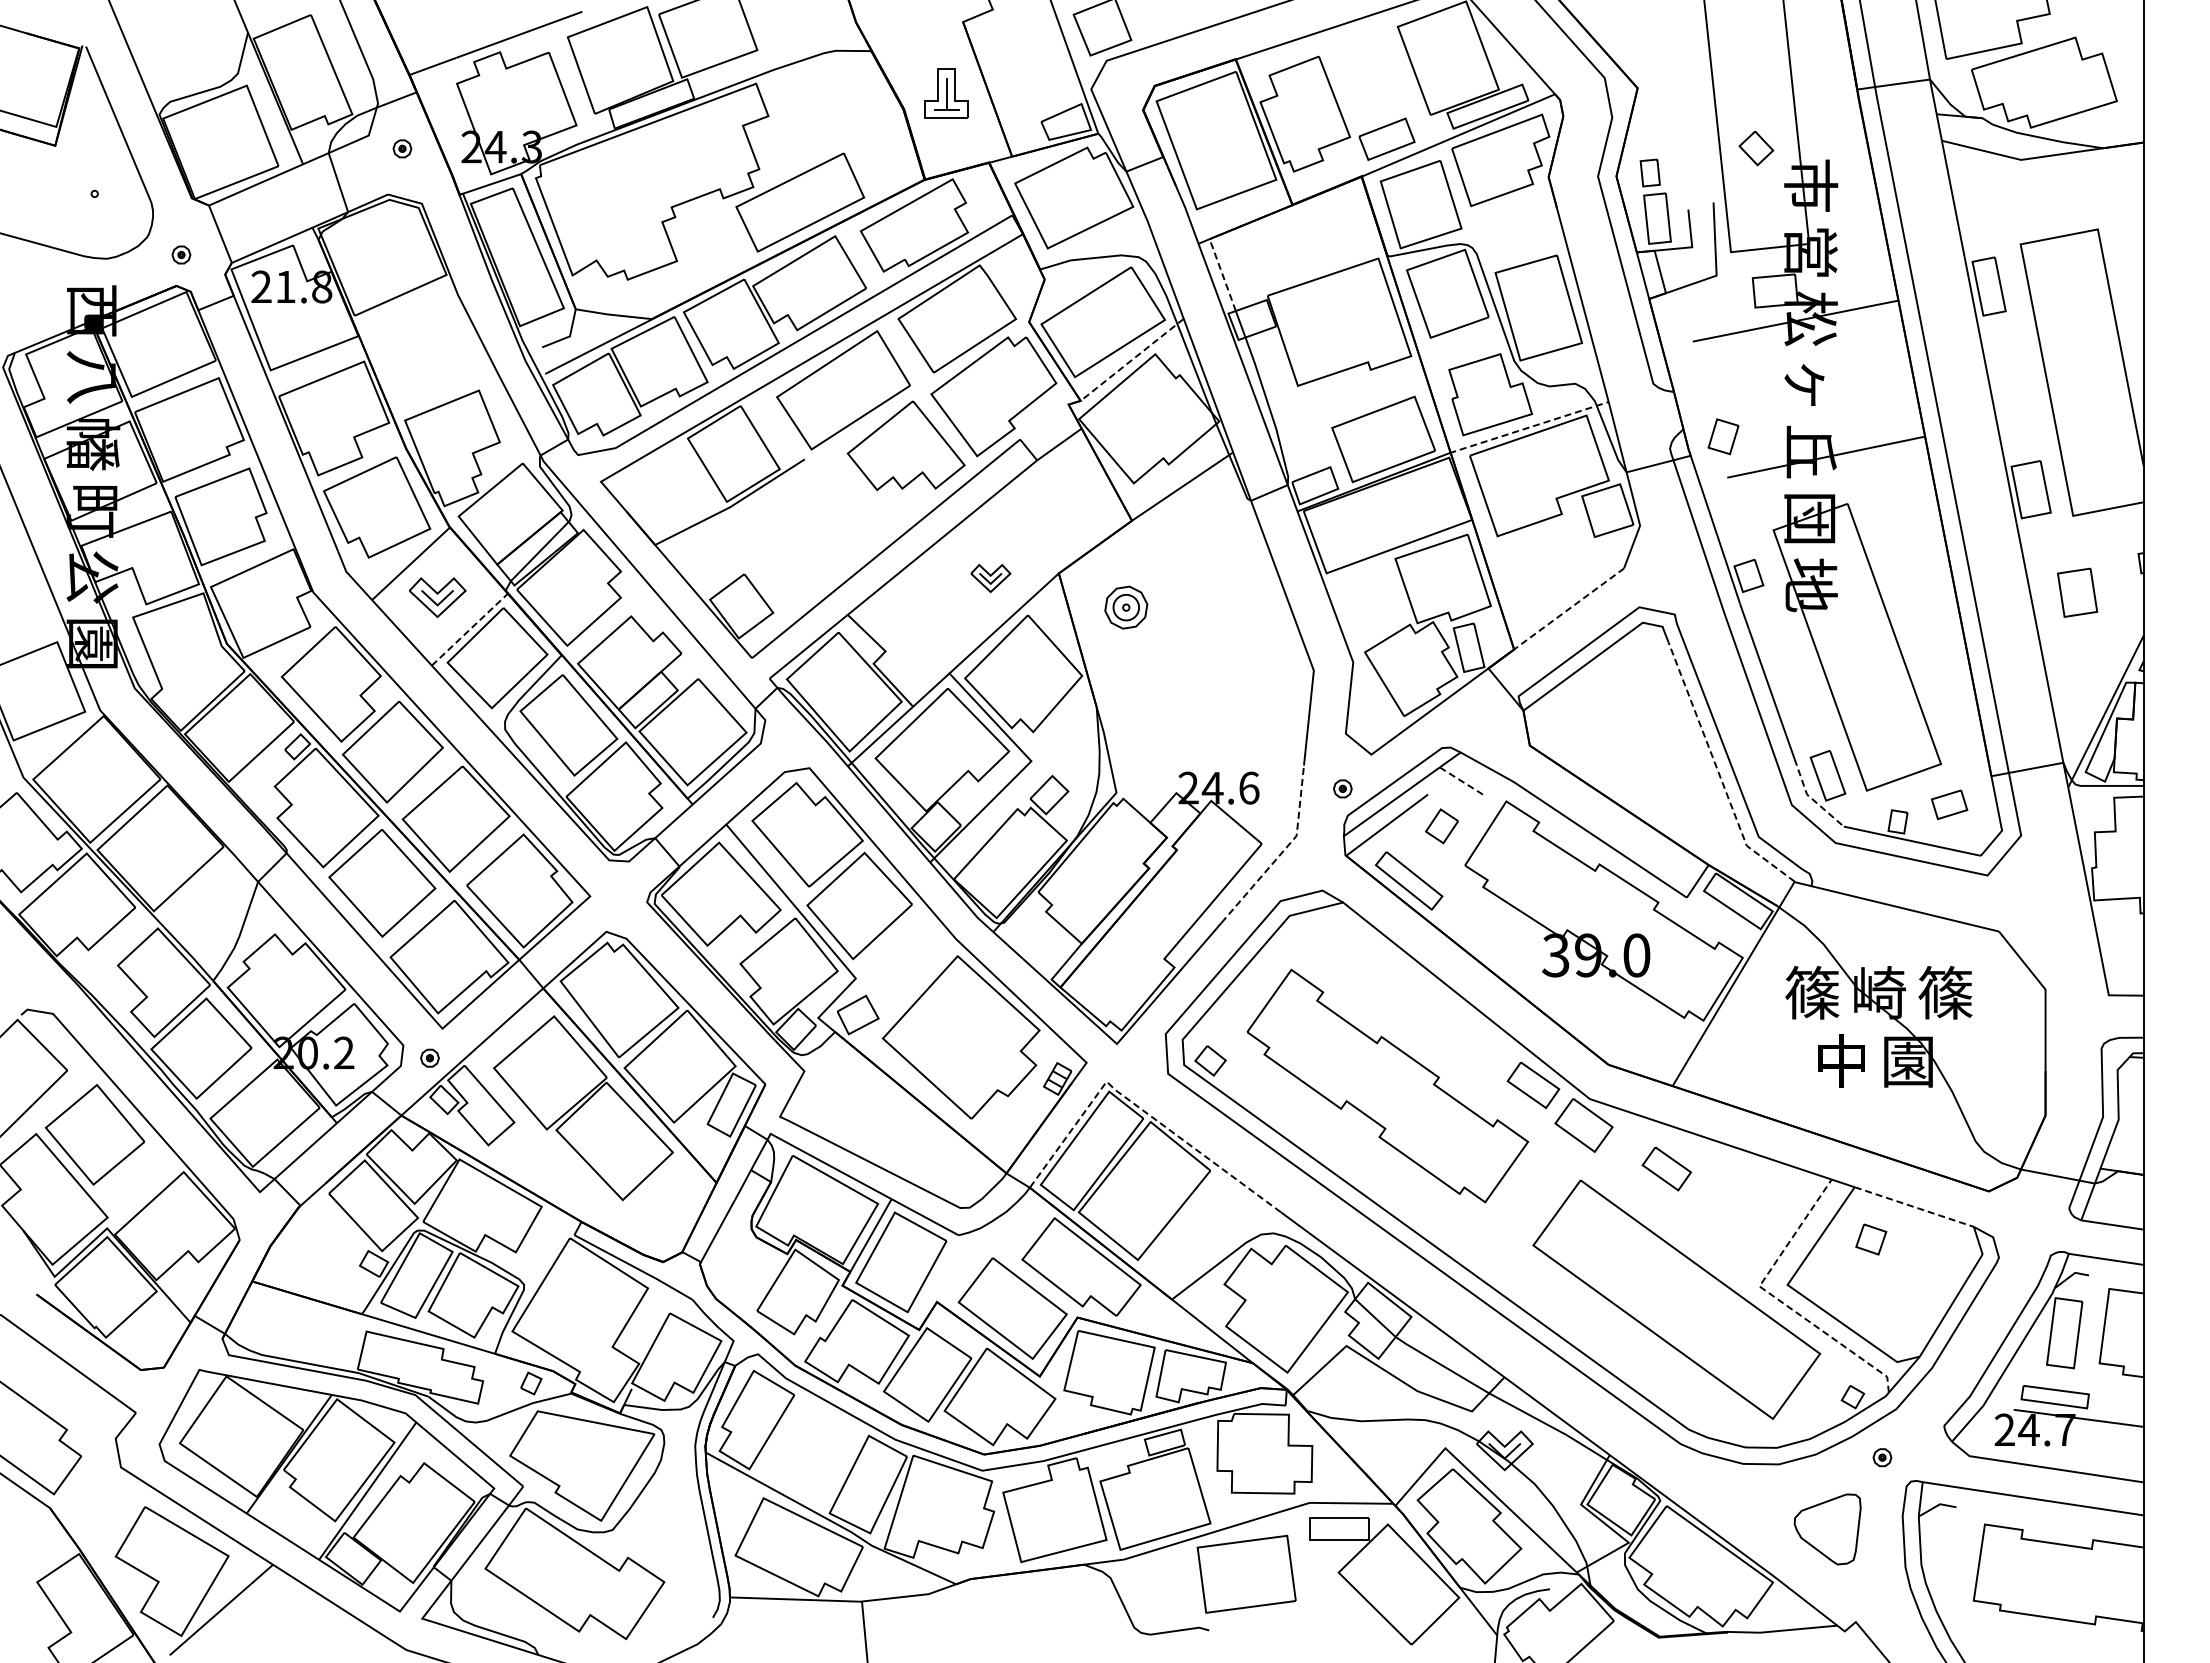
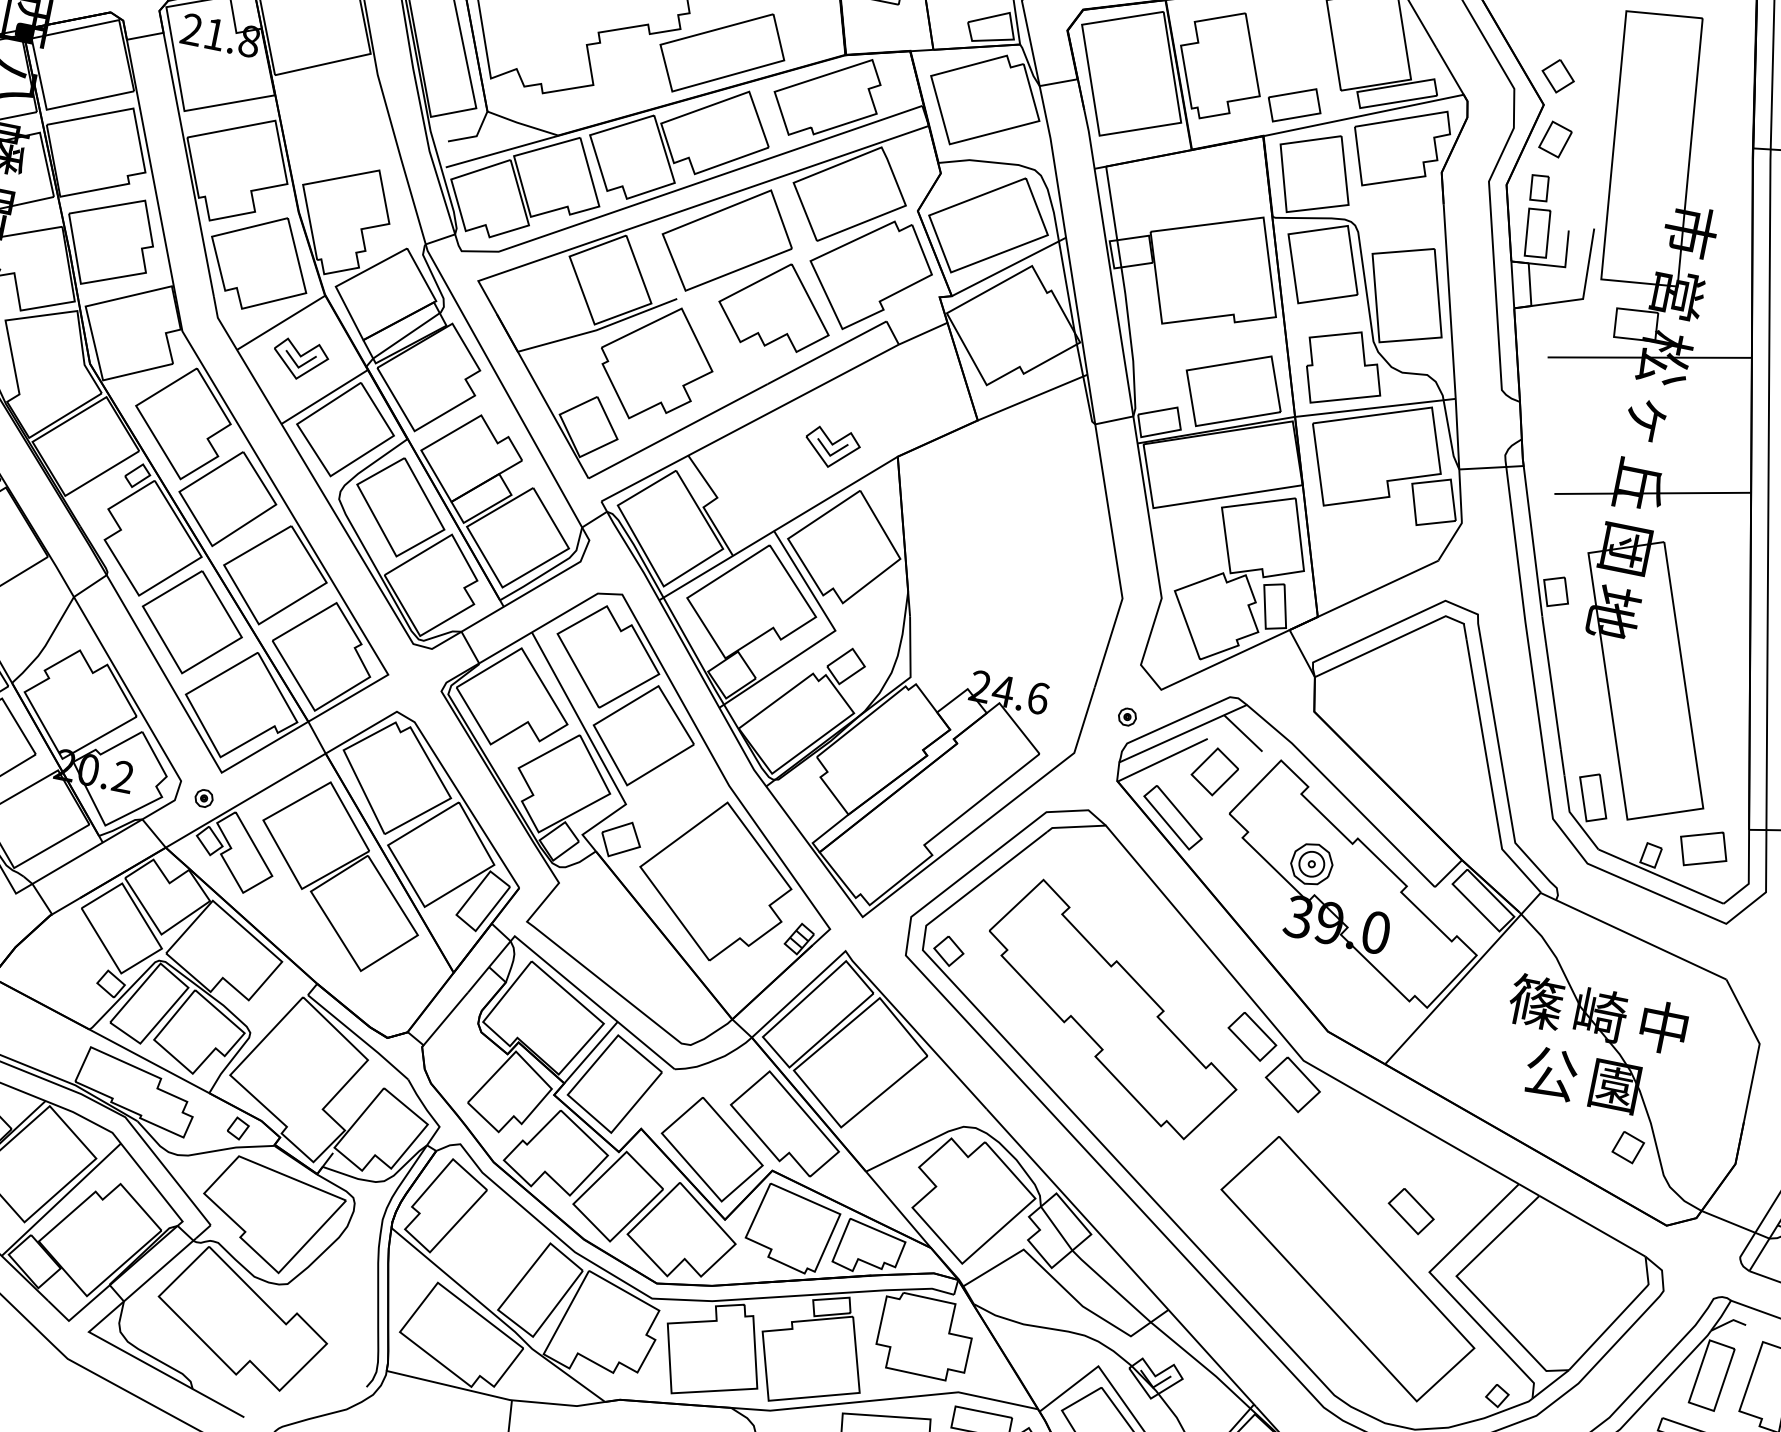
part: (1756, 148) -> (1558, 76), moved
line: (1222, 274) -> (1111, 202), dashed -> solid
line: (1132, 359) -> (1009, 266), dashed -> solid
line: (1529, 427) -> (1375, 407), dashed -> solid
part: (1723, 436) -> (1555, 139), moved
part: (797, 528) -> (656, 363), added
part: (990, 578) -> (831, 448), size x1.43
part: (1126, 607) -> (1312, 864), moved
line: (1569, 608) -> (1378, 588), dashed -> solid
line: (470, 629) -> (325, 396), dashed -> solid
line: (1718, 772) -> (1489, 773), dashed -> solid
line: (1463, 782) -> (1243, 734), dashed -> solid
line: (1810, 797) -> (1572, 815), dashed -> solid
part: (1949, 804) -> (1703, 848), size x1.43
part: (1441, 826) -> (1214, 771), size x1.43
line: (1282, 851) -> (1057, 765), dashed -> solid
text: (1945, 992) -> (1663, 1027), 篠 -> 中
text: (1842, 1060) -> (1552, 1072), 中 -> 公
line: (1139, 1107) -> (871, 982), dashed -> solid
part: (1666, 1168) -> (1411, 1210), moved
line: (1914, 1207) -> (1592, 1226), dashed -> solid
part: (1871, 1239) -> (1628, 1147), moved
line: (1777, 1299) -> (1444, 1288), dashed -> solid

